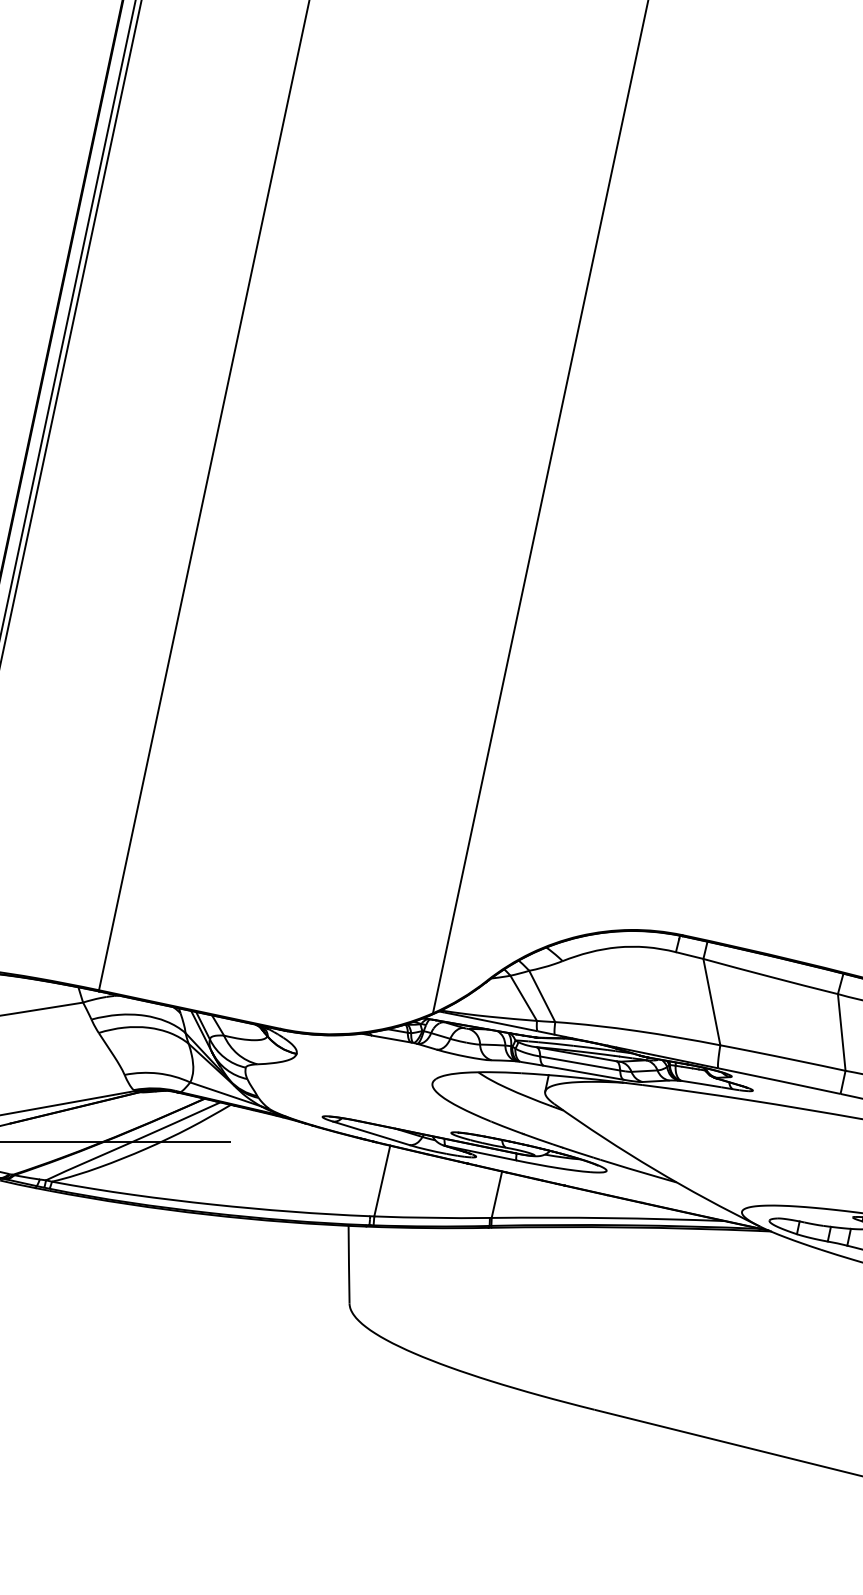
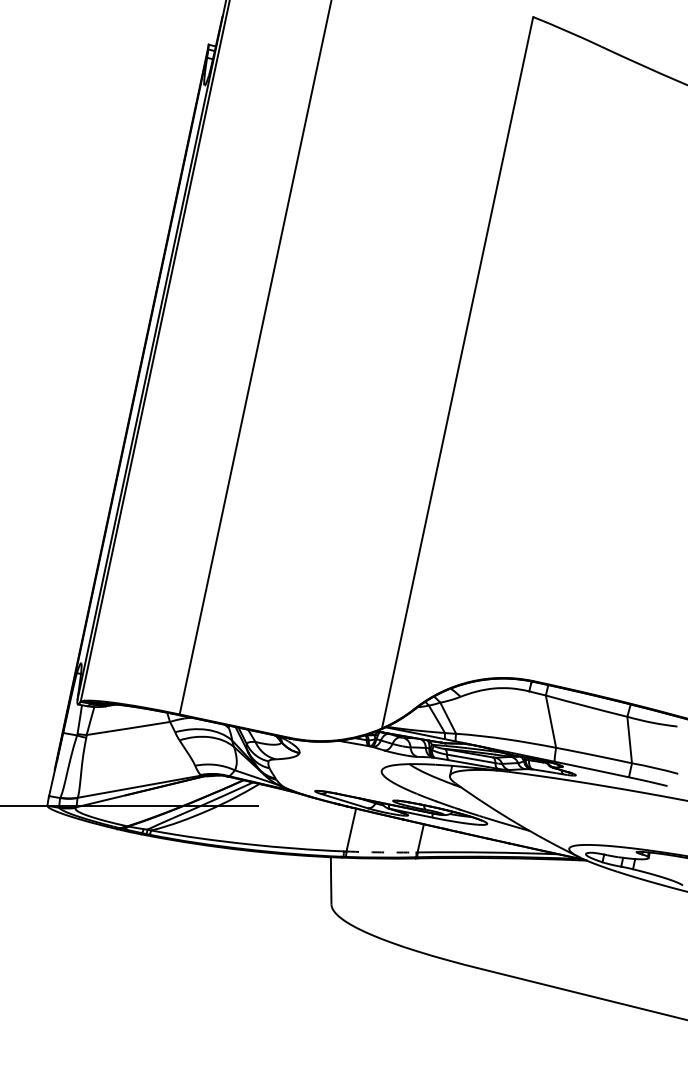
arc: (432, 1218) -> (381, 852), solid -> dashed

